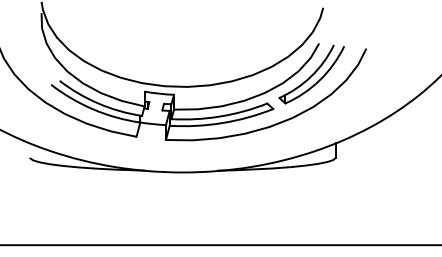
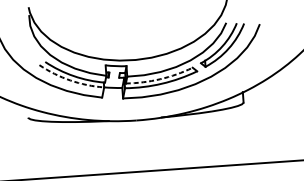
arc: (93, 109) -> (70, 80), solid -> dashed
arc: (220, 116) -> (160, 79), solid -> dashed

